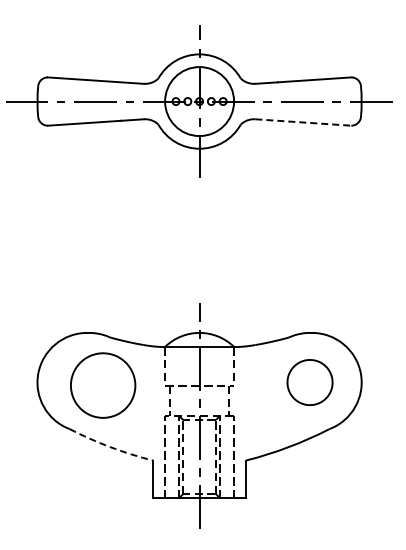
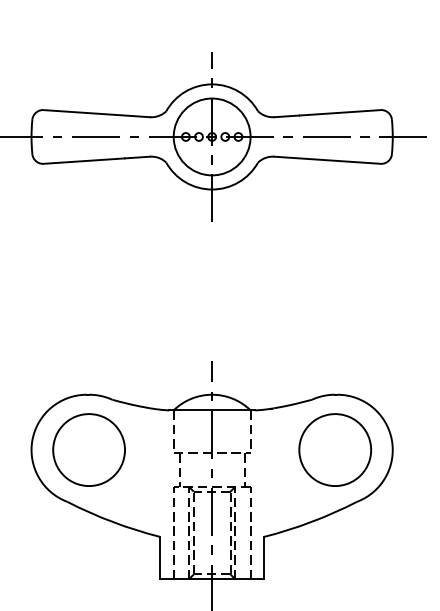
line: (303, 122) -> (327, 160), dashed -> solid
part: (309, 382) -> (334, 449), size x1.43
part: (103, 385) -> (89, 449), moved
arc: (110, 447) -> (112, 522), dashed -> solid

